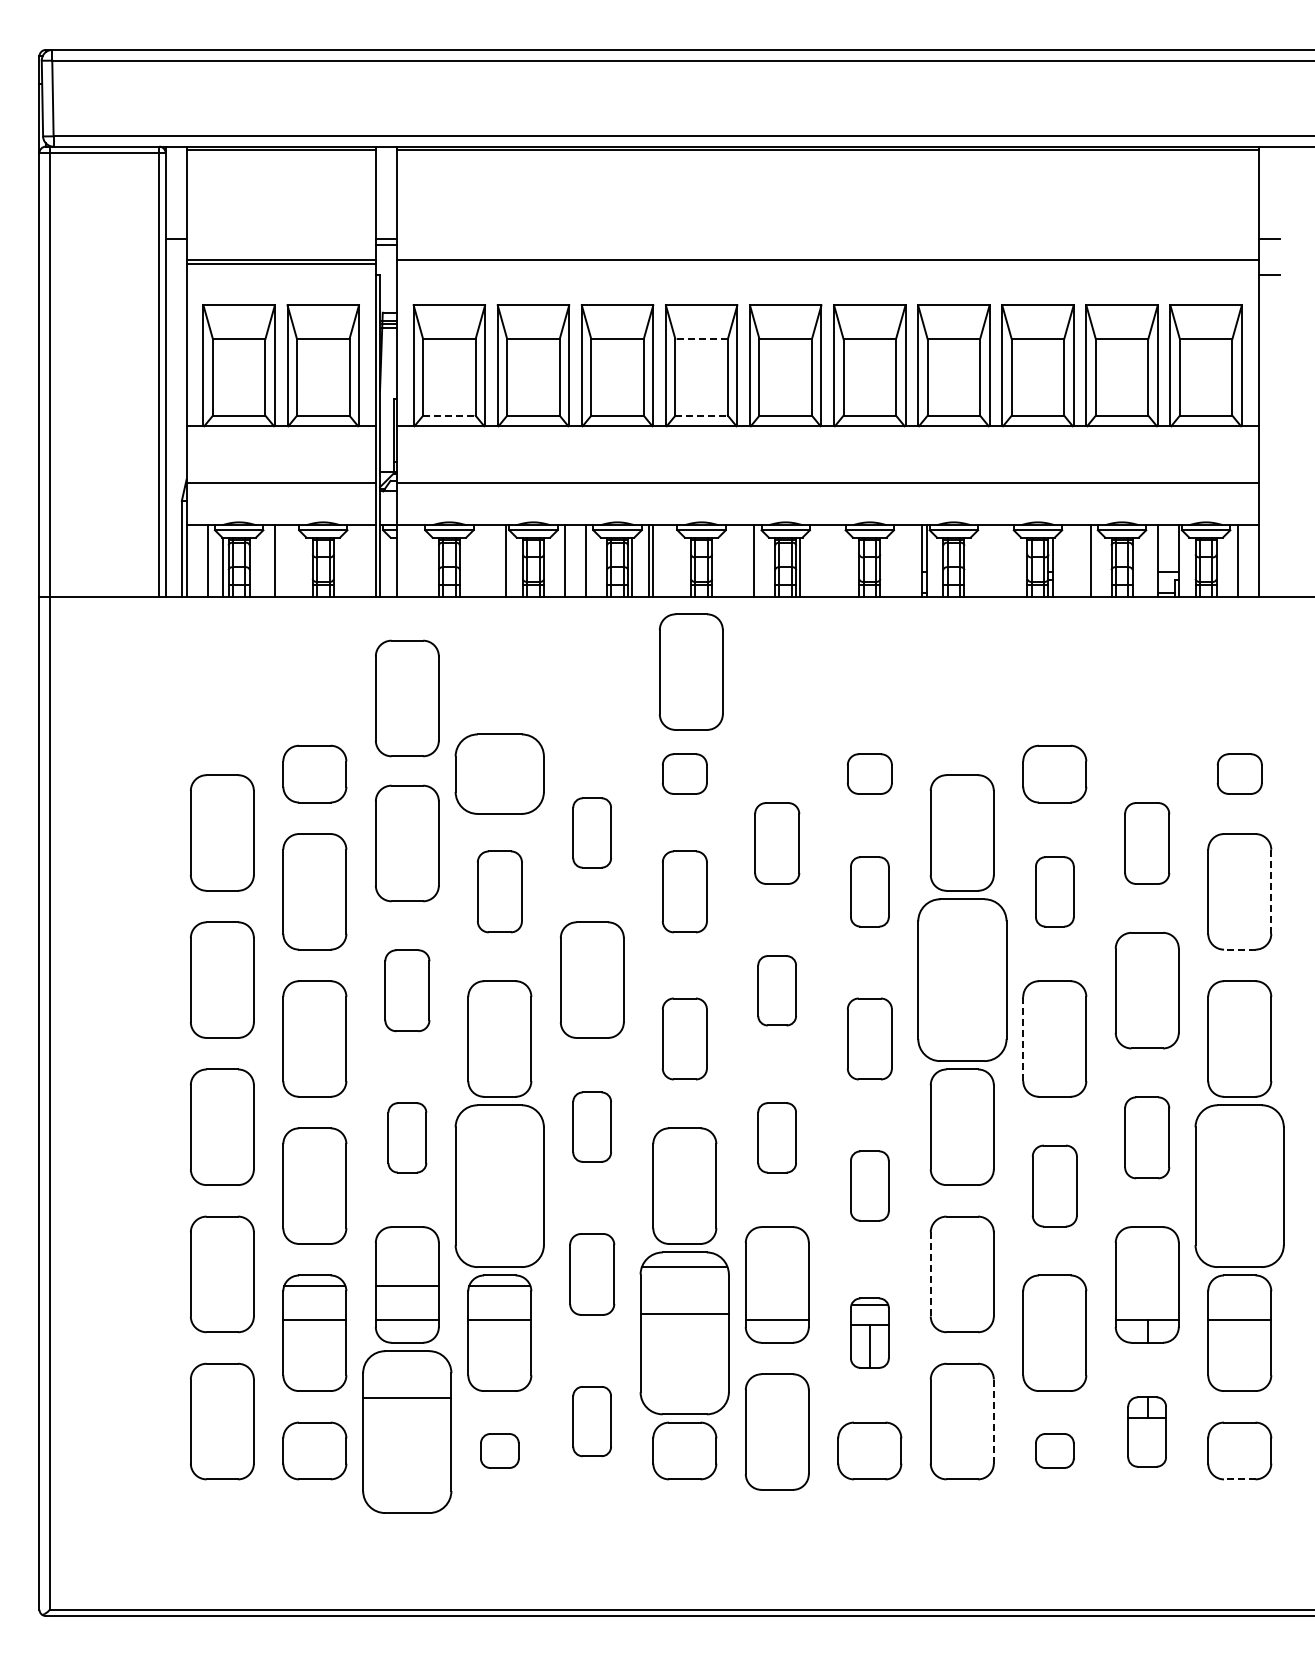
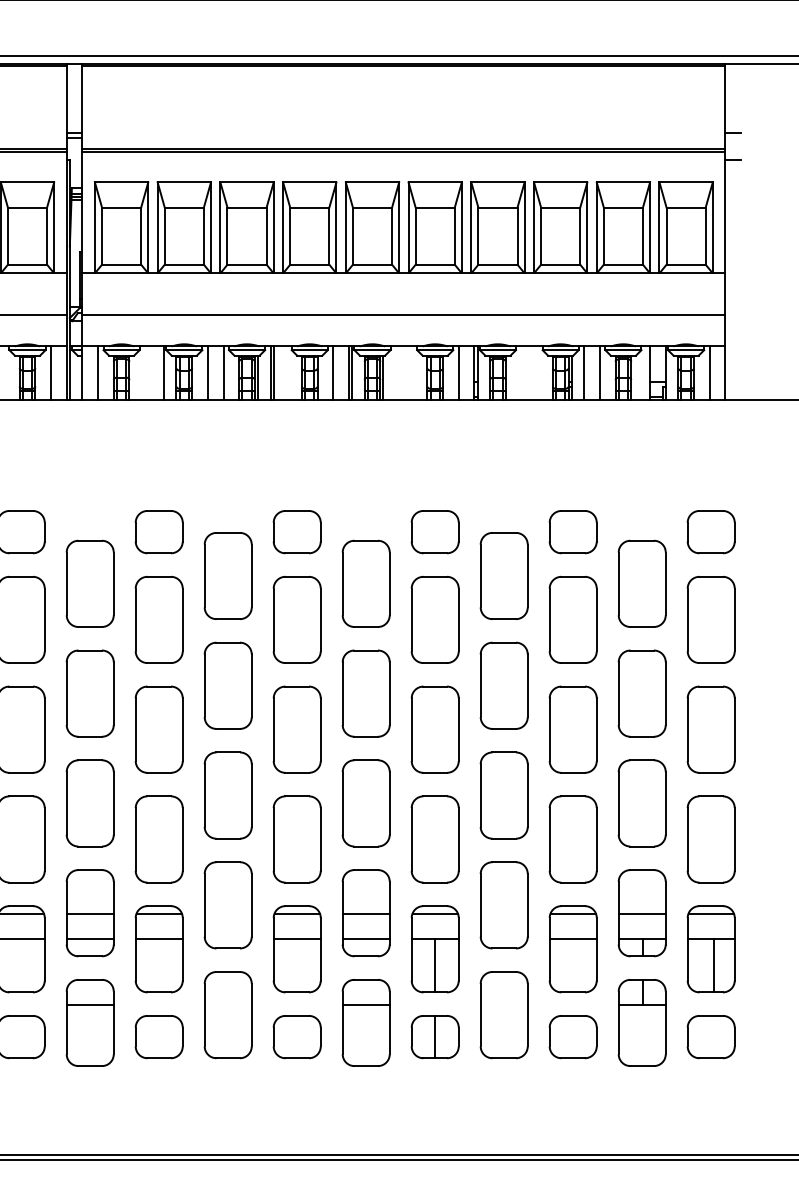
line: (827, 264) -> (403, 151), added
line: (701, 339) -> (309, 207), dashed -> solid
line: (449, 415) -> (121, 264), dashed -> solid
line: (702, 415) -> (310, 264), dashed -> solid
line: (354, 560) -> (50, 372), added
line: (417, 560) -> (97, 372), added
line: (733, 560) -> (333, 372), added
line: (758, 560) -> (352, 372), added
line: (901, 560) -> (458, 372), added
line: (1069, 560) -> (584, 372), added
part: (690, 671) -> (301, 455), removed
part: (407, 698) -> (90, 475), removed
part: (499, 773) -> (158, 531), size x0.71
part: (684, 773) -> (296, 531), size x1.43
part: (869, 773) -> (435, 531), size x1.43
part: (1239, 773) -> (711, 531), size x1.43
part: (591, 832) -> (227, 575), size x1.67
part: (776, 843) -> (365, 583), size x1.43
part: (1146, 843) -> (641, 583), size x1.43
part: (499, 891) -> (158, 619), size x1.43
part: (684, 891) -> (296, 619), size x1.43
part: (869, 891) -> (435, 619), size x1.67
part: (1054, 891) -> (573, 619), size x1.67
line: (1271, 892) -> (734, 620), dashed -> solid
line: (1239, 949) -> (711, 662), dashed -> solid
part: (961, 979) -> (503, 685), size x0.71
part: (407, 990) -> (90, 693), size x1.43
part: (776, 990) -> (365, 693), size x1.67
part: (684, 1038) -> (296, 729), size x1.43
part: (869, 1038) -> (435, 729), size x1.43
line: (1023, 1038) -> (549, 729), dashed -> solid
part: (591, 1126) -> (227, 794), size x1.67
part: (407, 1137) -> (90, 803), size x1.67
part: (776, 1137) -> (365, 803), size x1.67
part: (1146, 1137) -> (641, 803), size x1.43
part: (499, 1185) -> (158, 839), size x0.71
part: (869, 1185) -> (435, 839), size x1.67
part: (1054, 1185) -> (573, 839), size x1.43
part: (1239, 1185) -> (711, 839), size x0.71
line: (930, 1273) -> (480, 904), dashed -> solid
part: (591, 1274) -> (227, 905), size x1.43
line: (776, 1285) -> (365, 913), added
line: (1054, 1285) -> (573, 913), added
line: (1146, 1285) -> (641, 913), added
line: (1239, 1285) -> (711, 913), added
line: (1054, 1319) -> (573, 938), added
part: (684, 1332) -> (296, 948), size x0.71
part: (869, 1332) -> (435, 948), size x1.67
line: (1242, 1355) -> (713, 965), added
line: (776, 1407) -> (365, 1004), added
part: (591, 1421) -> (227, 1015), size x1.67
line: (993, 1422) -> (527, 1015), dashed -> solid
part: (407, 1431) -> (90, 1022), size x0.71
part: (1146, 1431) -> (641, 1022), size x1.67
part: (499, 1450) -> (158, 1036), size x1.67
line: (869, 1450) -> (435, 1036), added
part: (1054, 1450) -> (573, 1036), size x1.67
line: (1239, 1479) -> (711, 1058), dashed -> solid

